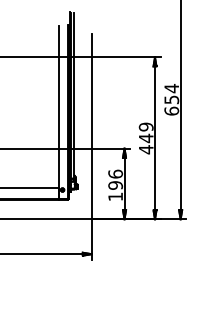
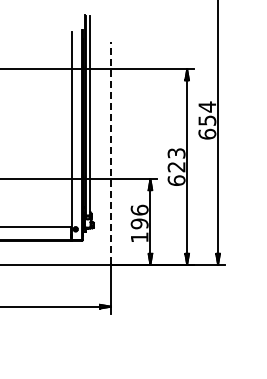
line: (91, 126) -> (110, 152), solid -> dashed
text: (146, 138) -> (176, 167), 449 -> 623

